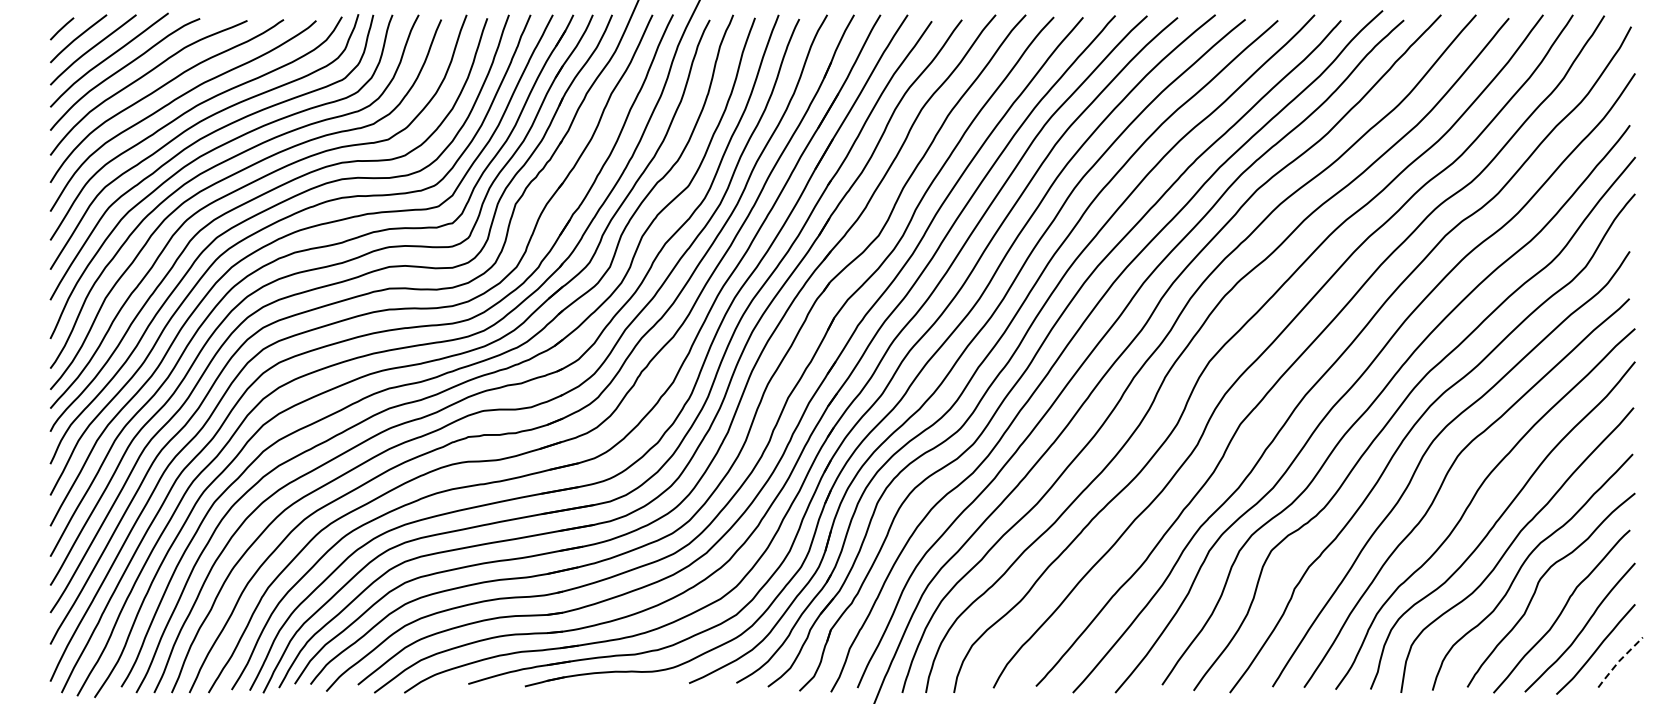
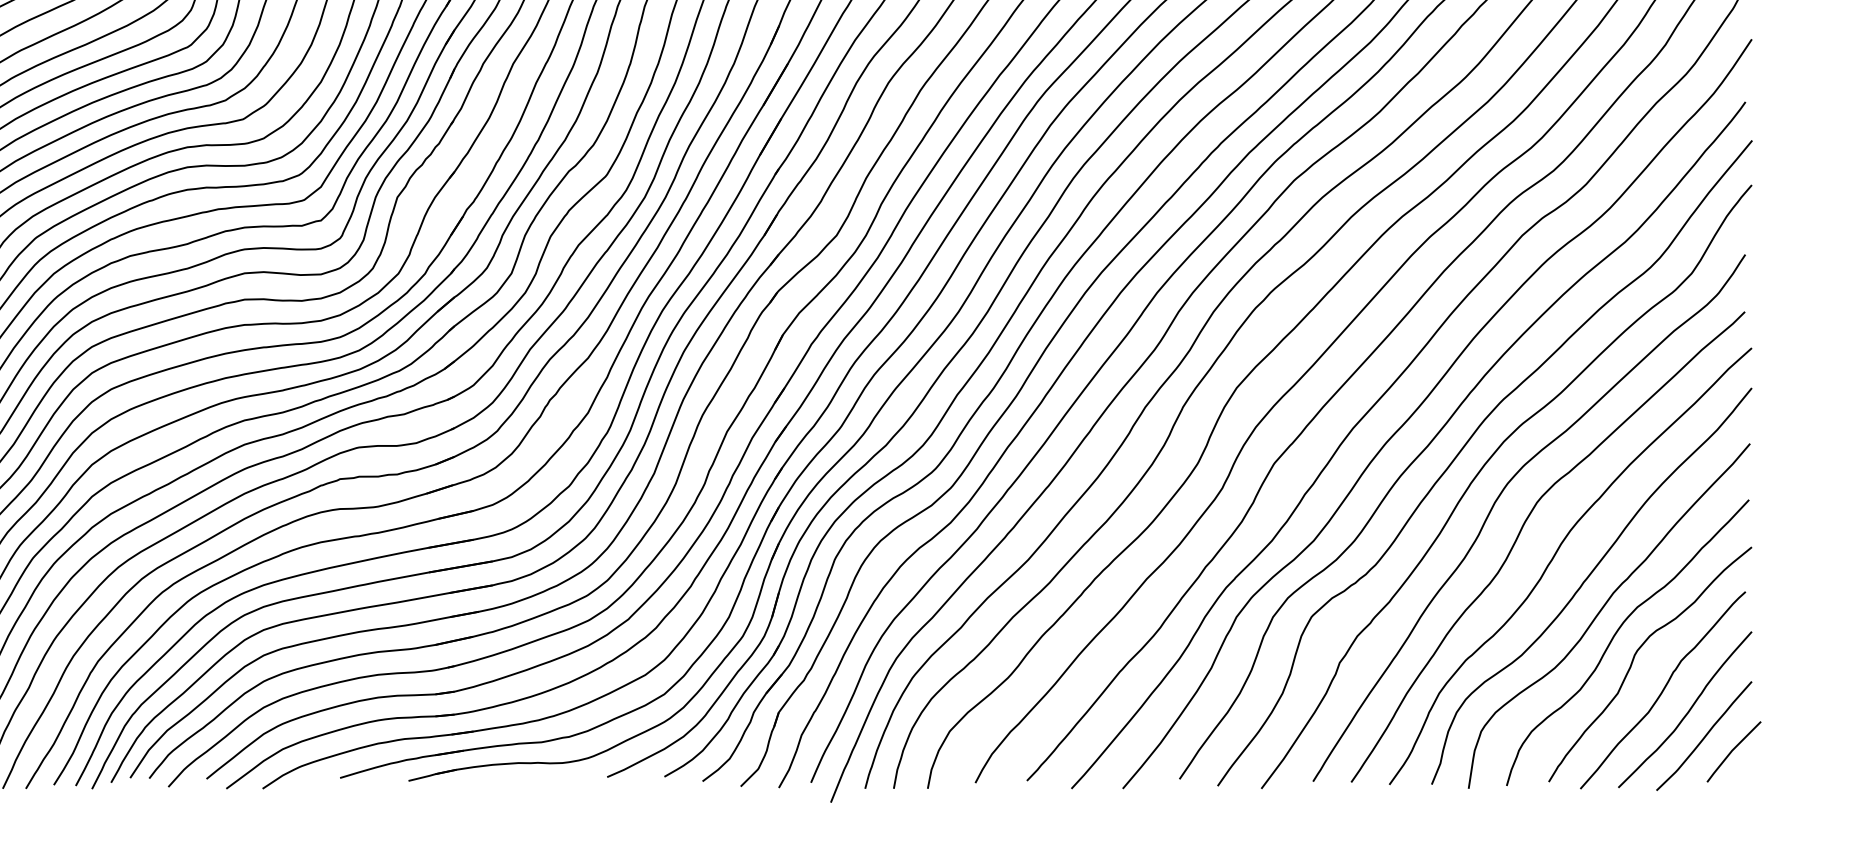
line: (1618, 661) -> (1731, 750), dashed -> solid

